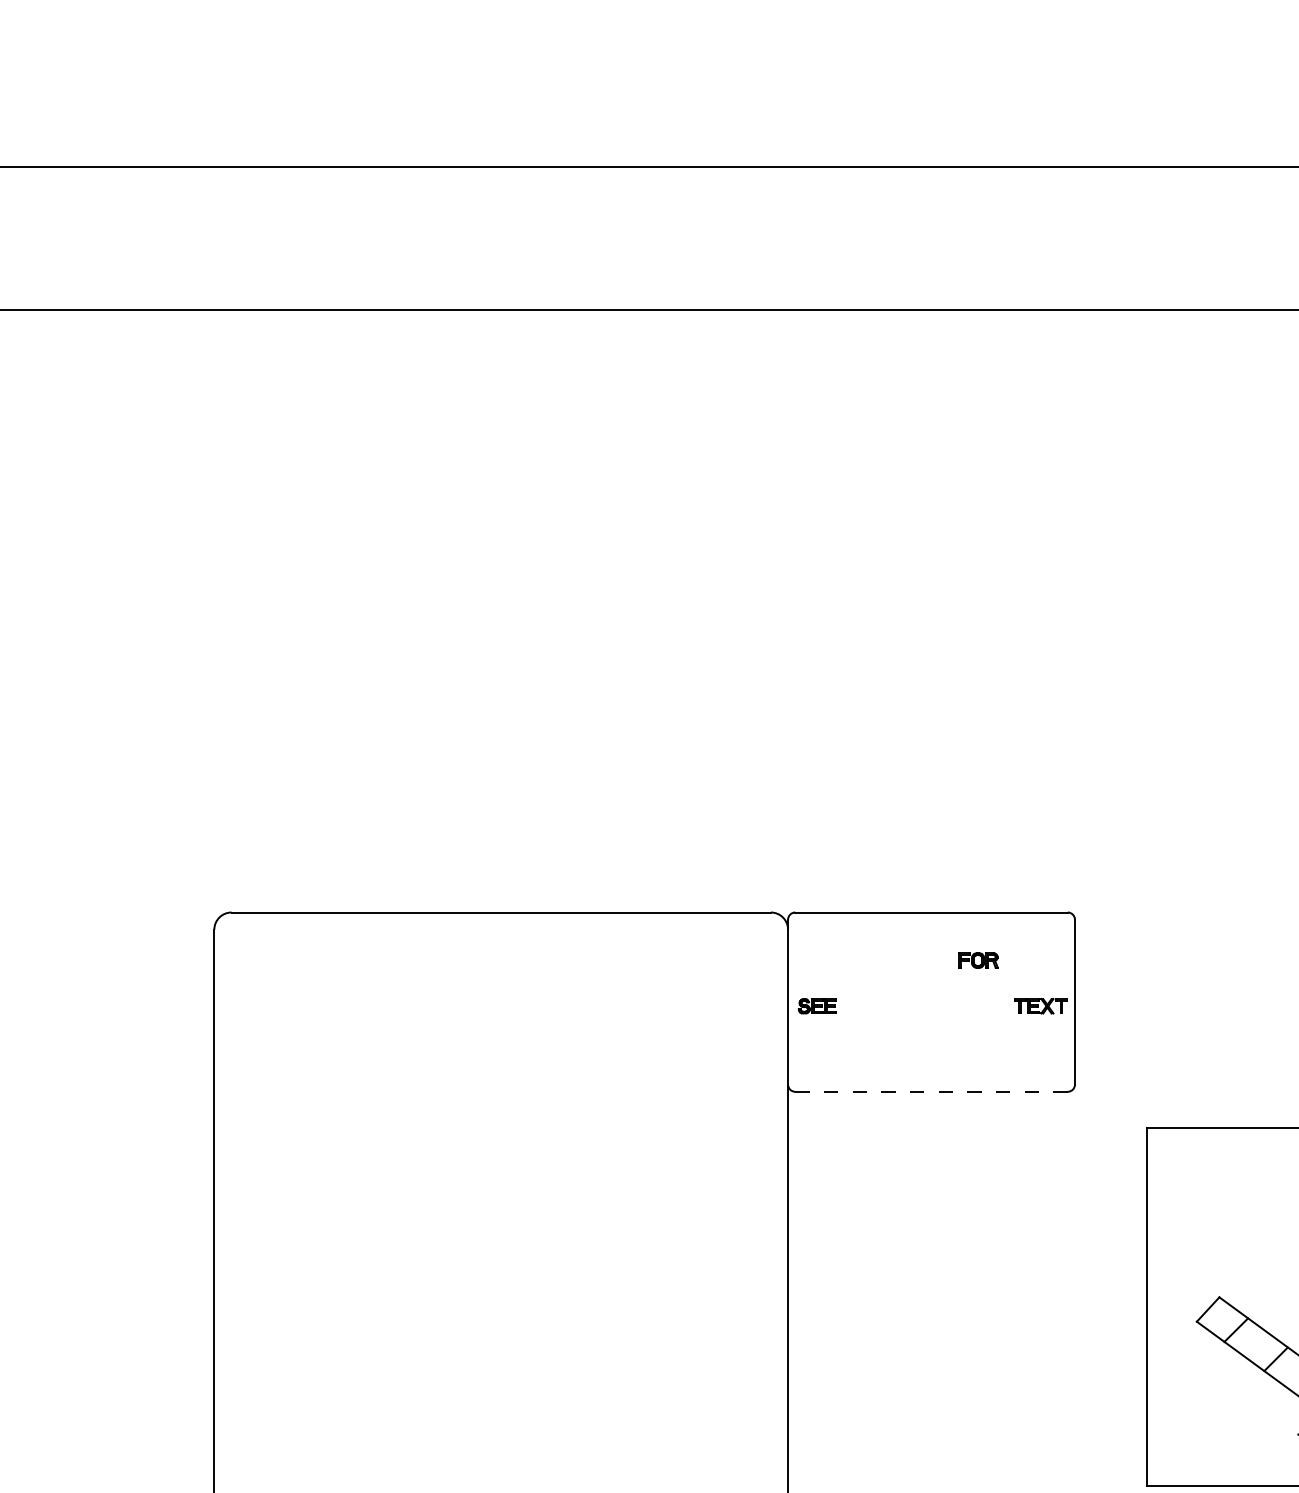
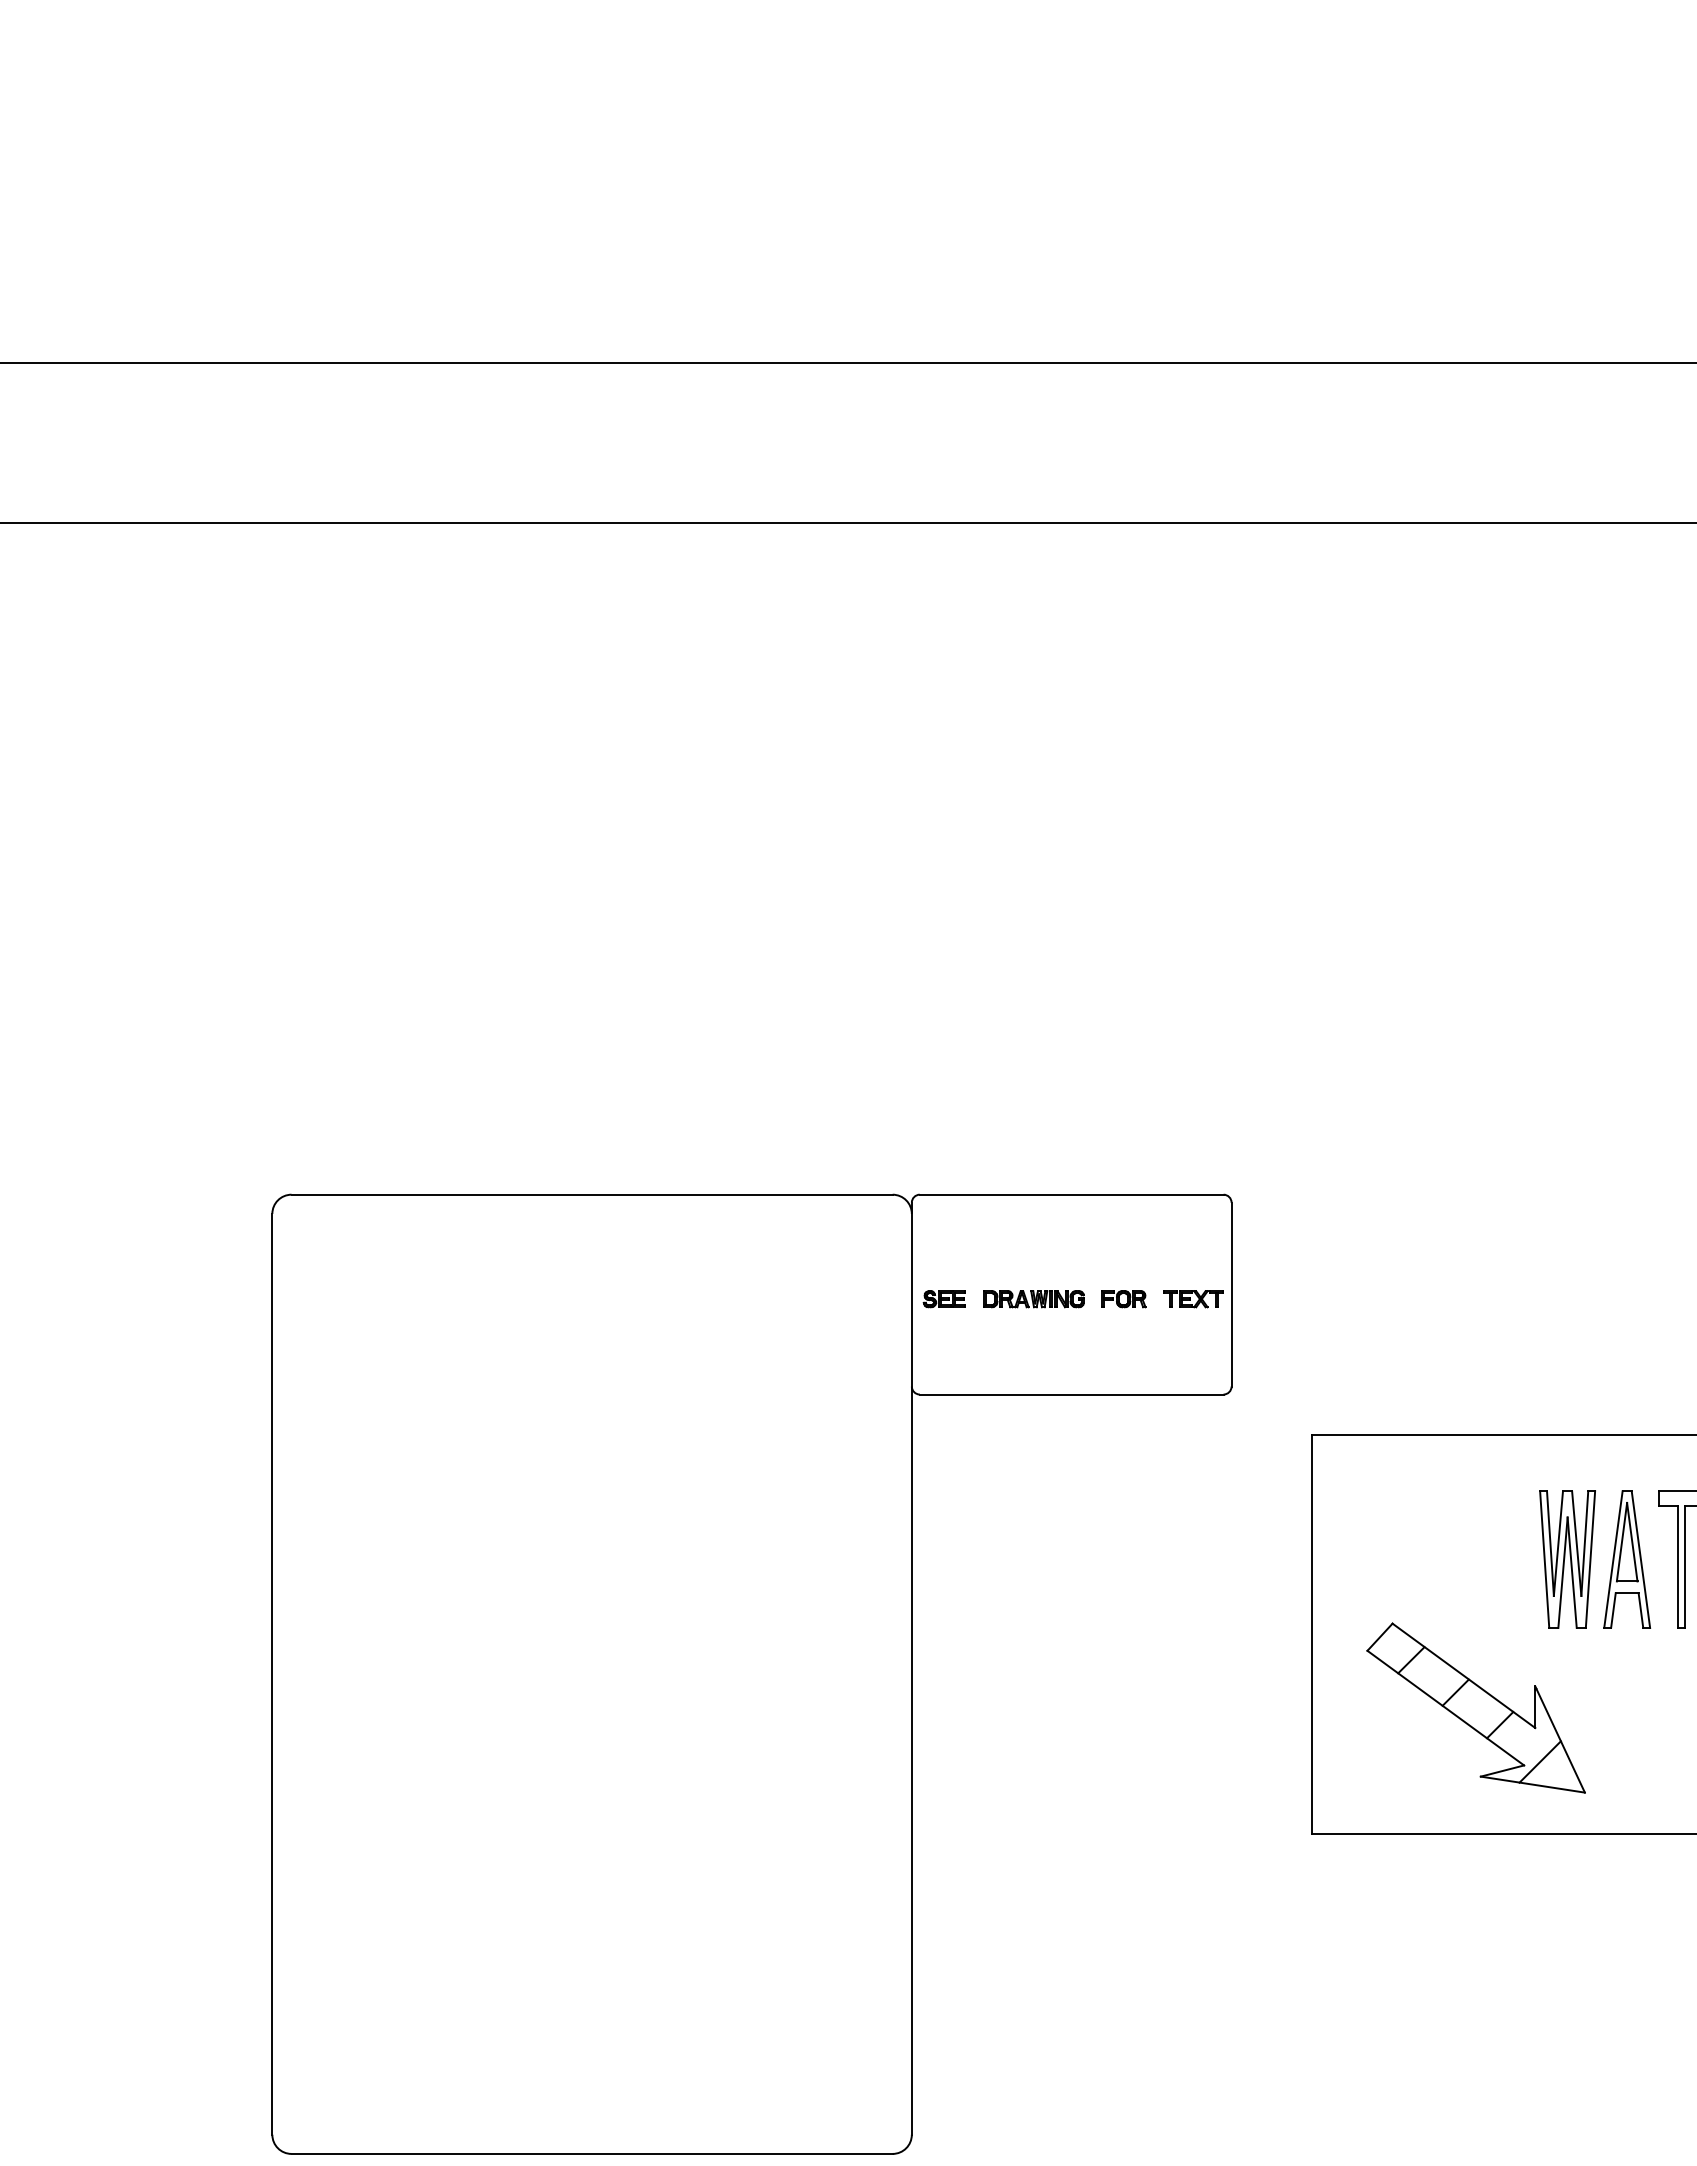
part: (977, 960) -> (1123, 1299), moved
part: (897, 1006) -> (1033, 1299), added
line: (931, 1091) -> (1071, 1394), dashed -> solid

